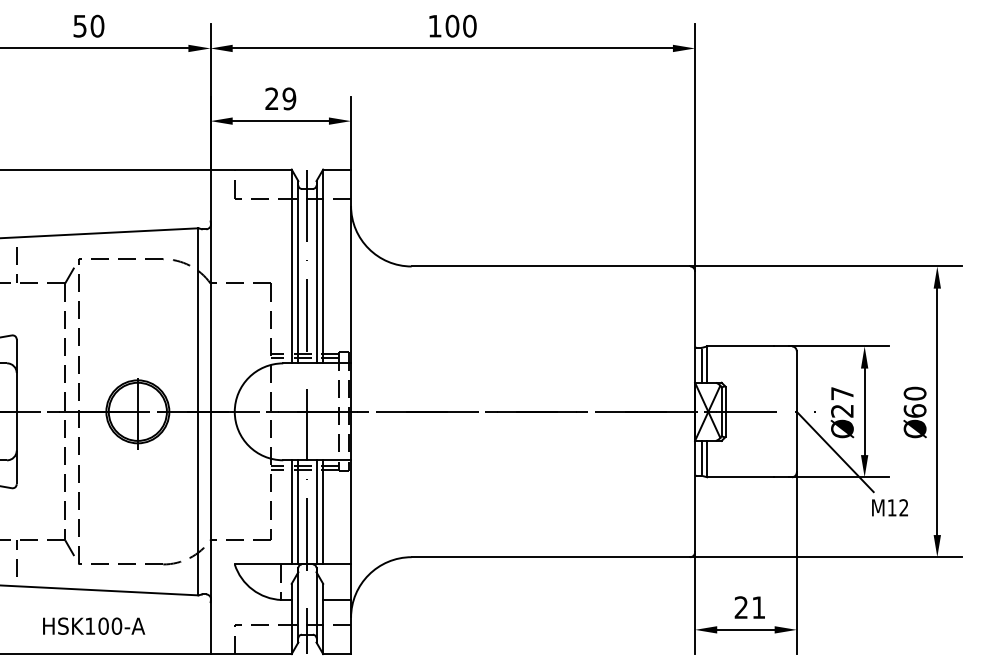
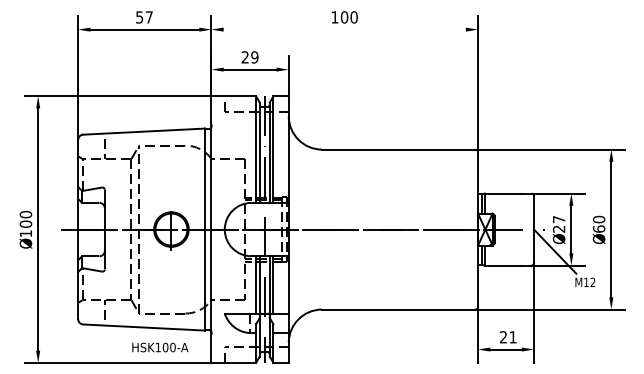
text: (96, 26) -> (148, 17), 50 -> 57
line: (452, 48) -> (344, 29), removed
text: (94, 626) -> (160, 347), moved

